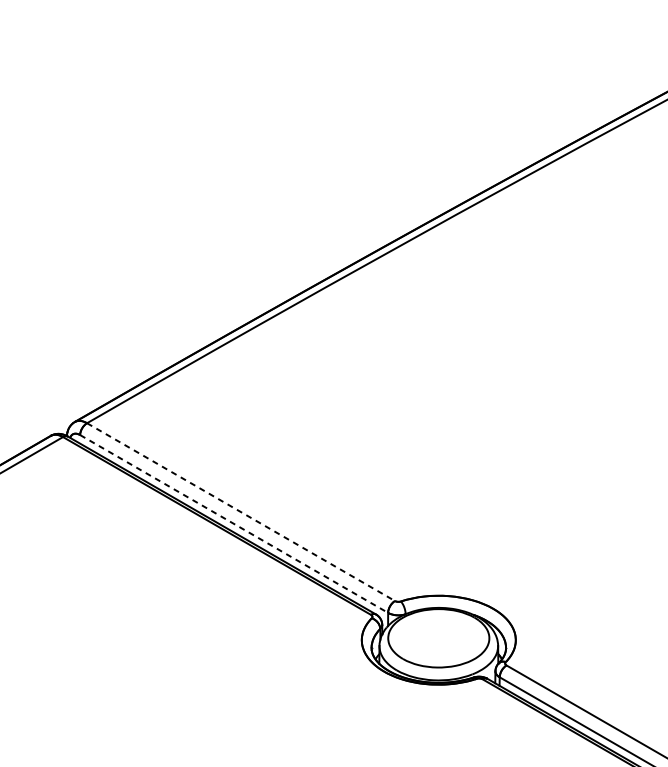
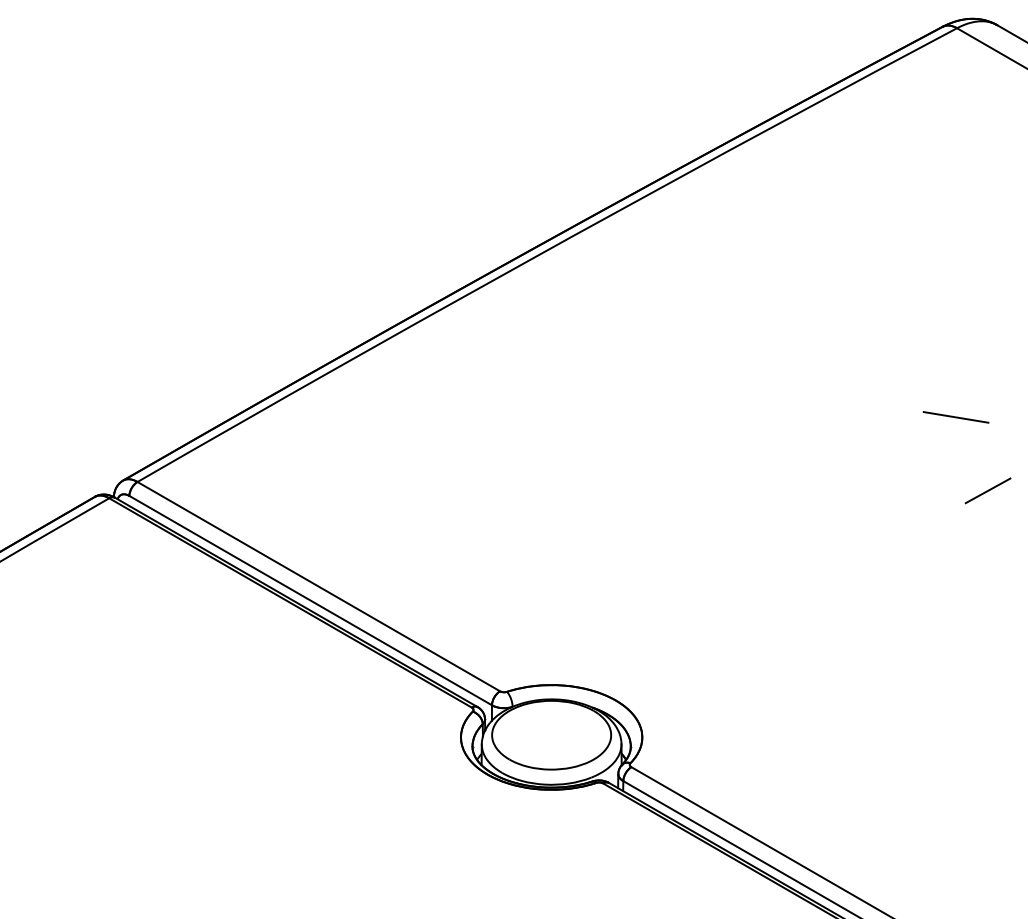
line: (241, 511) -> (319, 586), dashed -> solid
line: (234, 523) -> (311, 600), dashed -> solid

